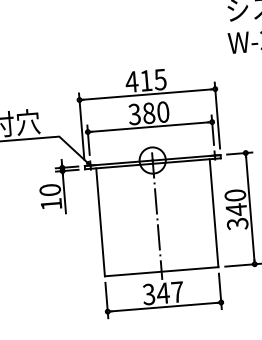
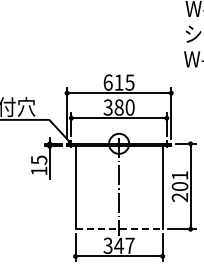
text: (131, 81) -> (107, 82), 415 -> 615
text: (50, 189) -> (39, 159), 10 -> 15
text: (235, 209) -> (179, 186), 340 -> 201
line: (162, 272) -> (119, 229), solid -> dashed

